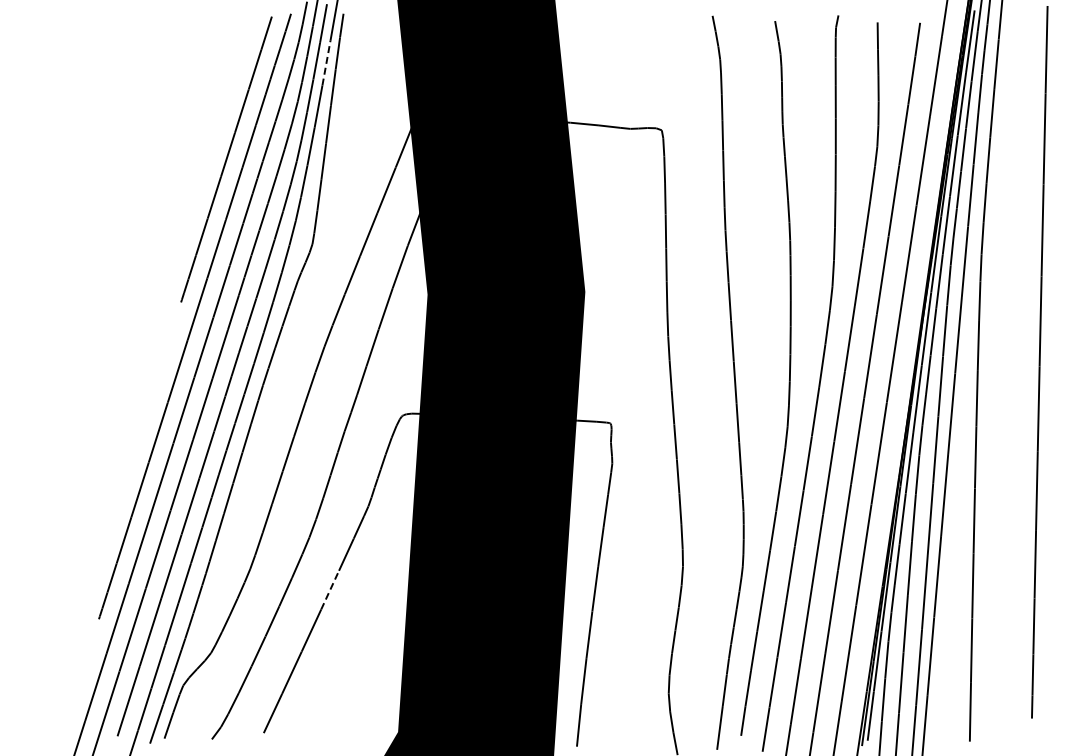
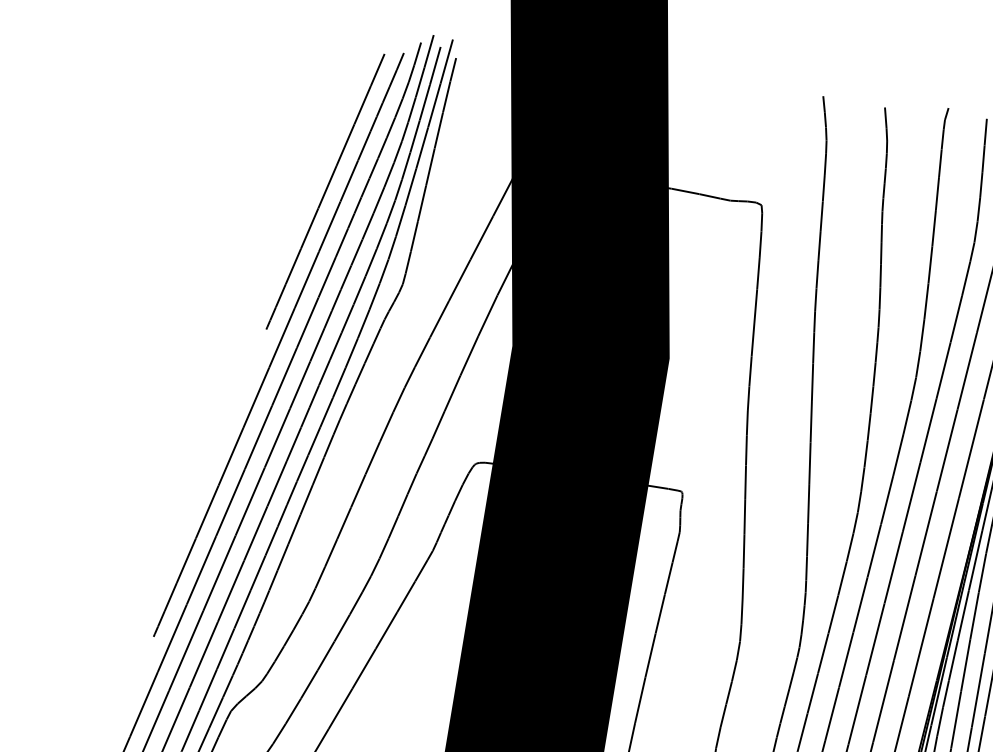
line: (326, 63) -> (434, 105), dashed -> solid
line: (330, 589) -> (387, 629), dashed -> solid

